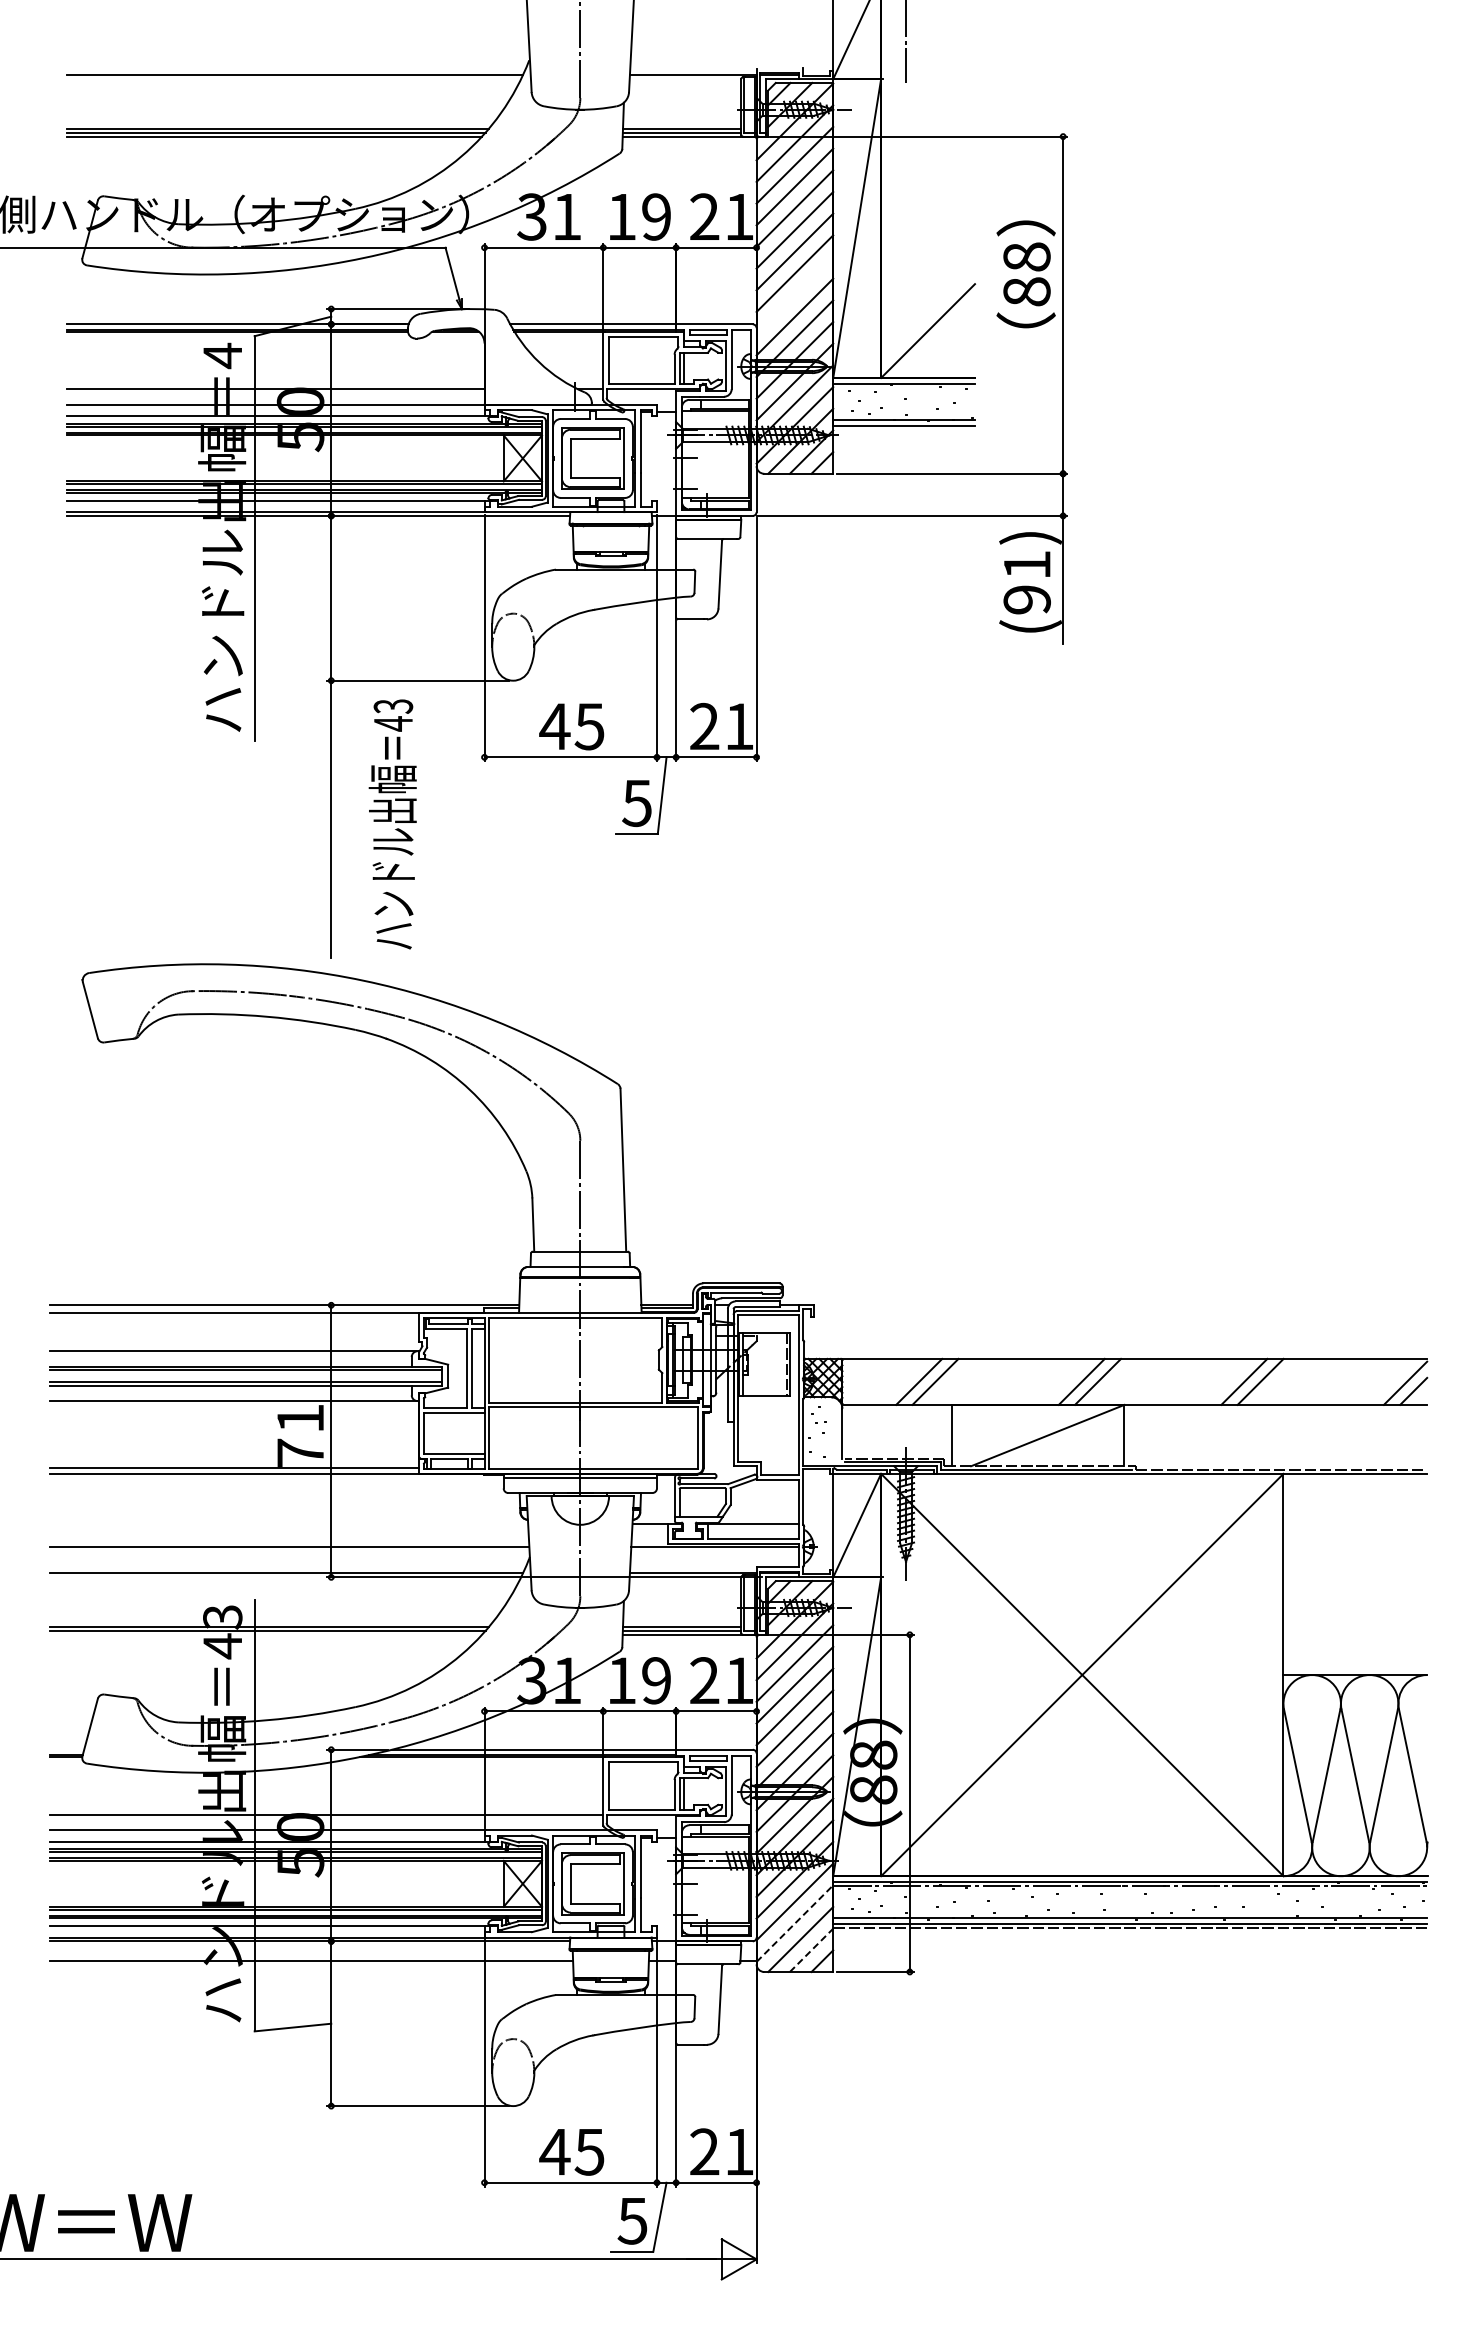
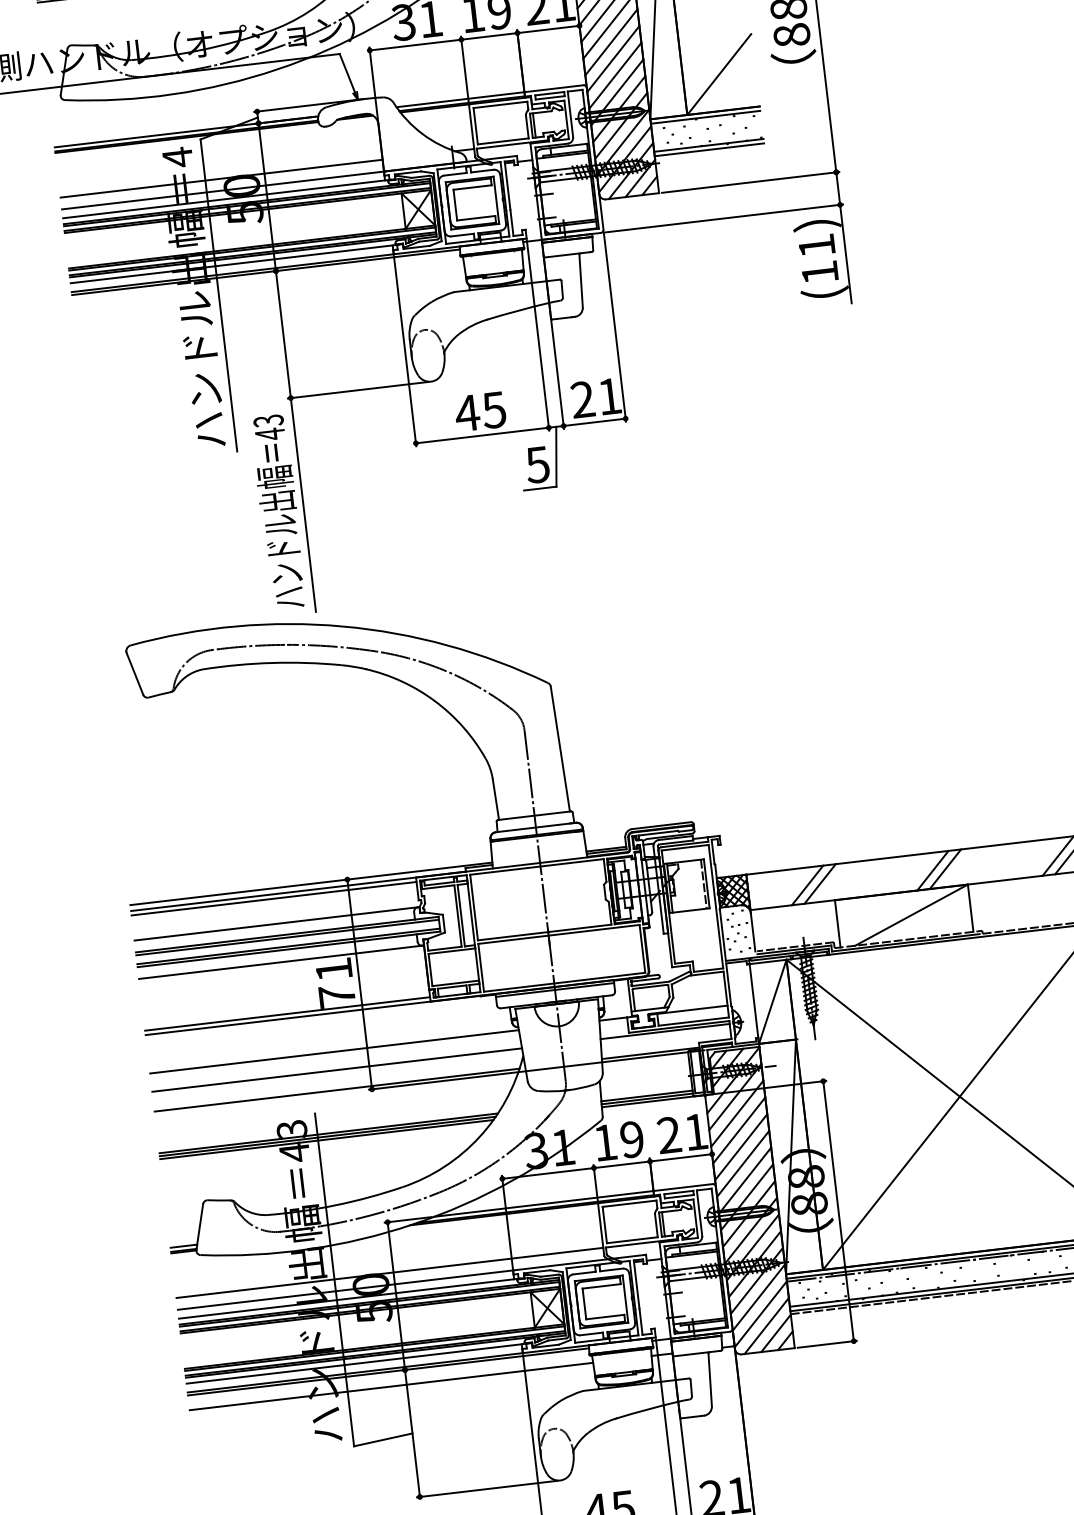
line: (794, 295) -> (613, 59), added
text: (1026, 599) -> (819, 272), (91) -> (11)
text: (392, 824) -> (278, 511), moved
line: (234, 1318) -> (274, 898), added
line: (288, 1523) -> (334, 1051), added
line: (265, 1634) -> (326, 1139), added
line: (66, 1749) -> (183, 1246), added
line: (795, 1923) -> (761, 1314), dashed -> solid
line: (811, 1950) -> (776, 1333), dashed -> solid

